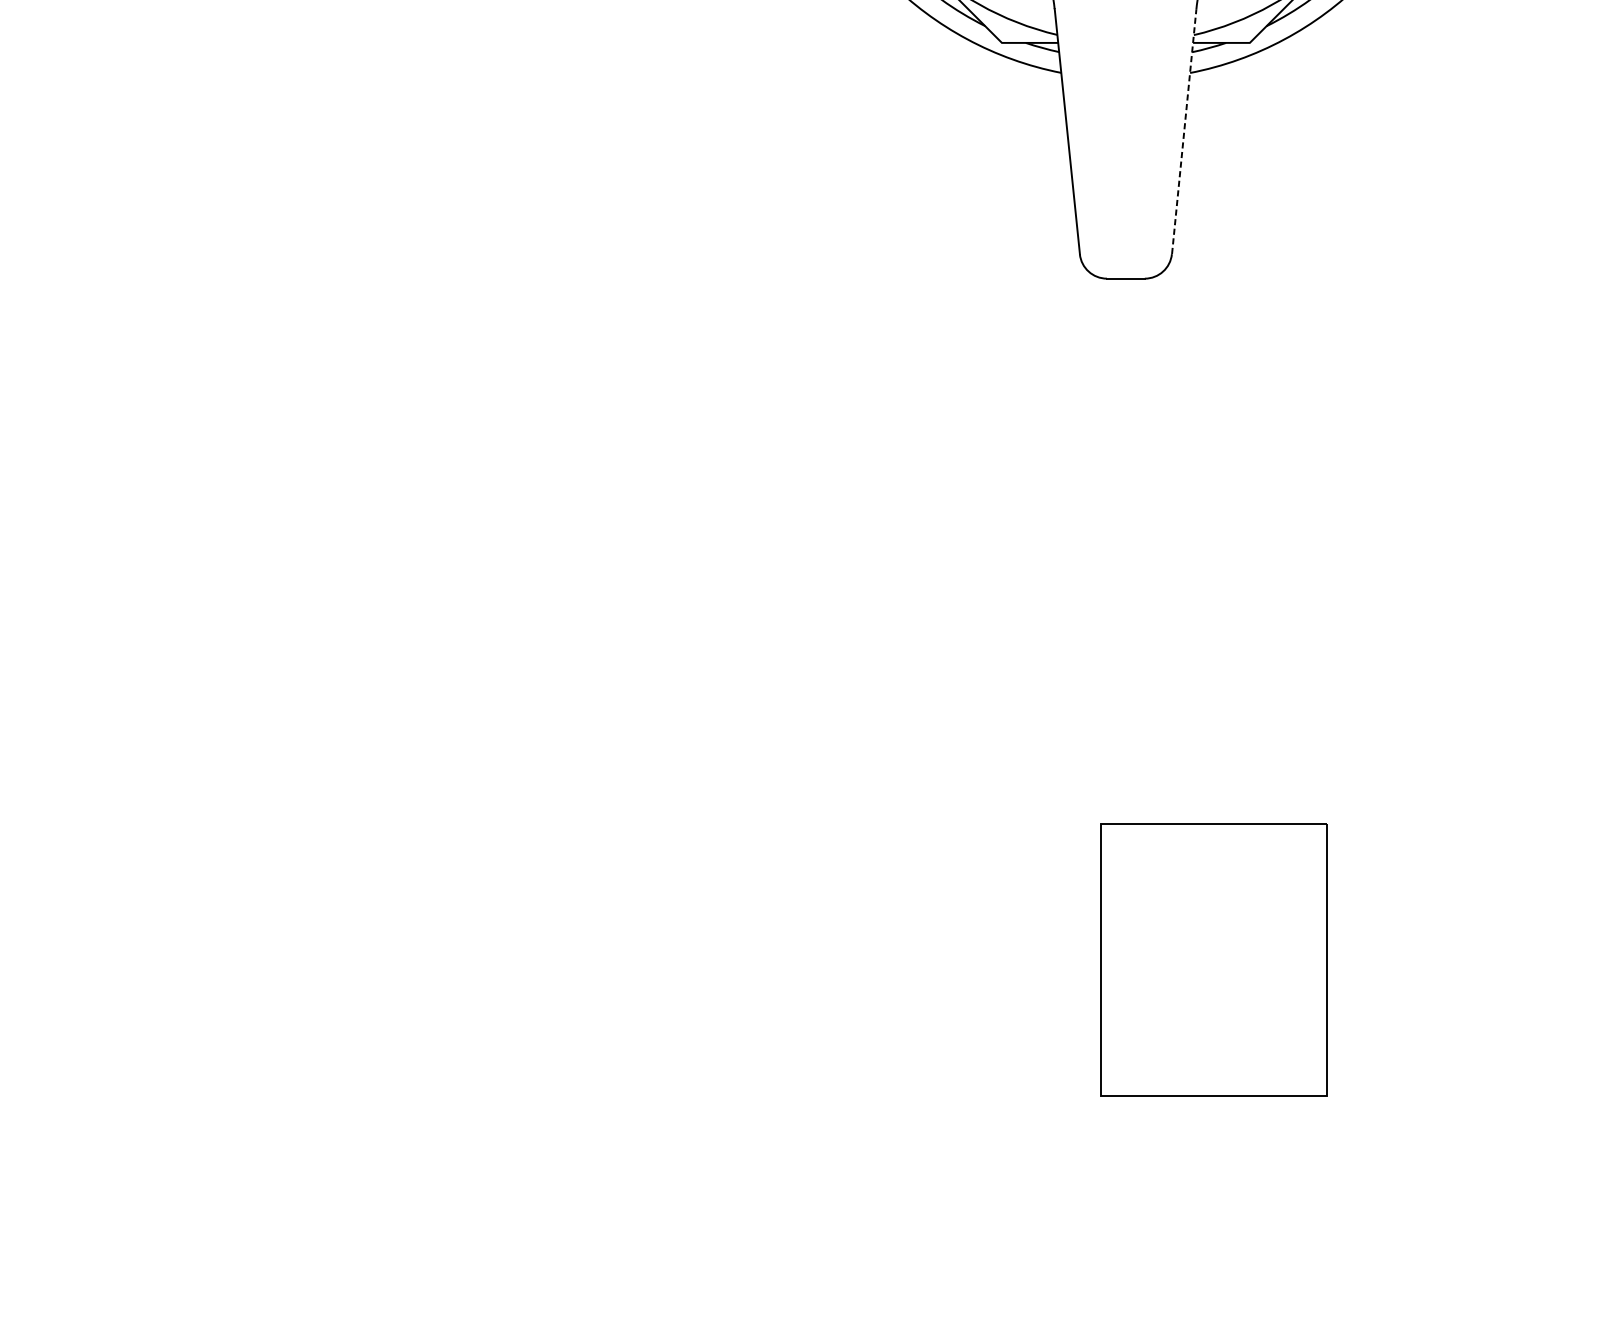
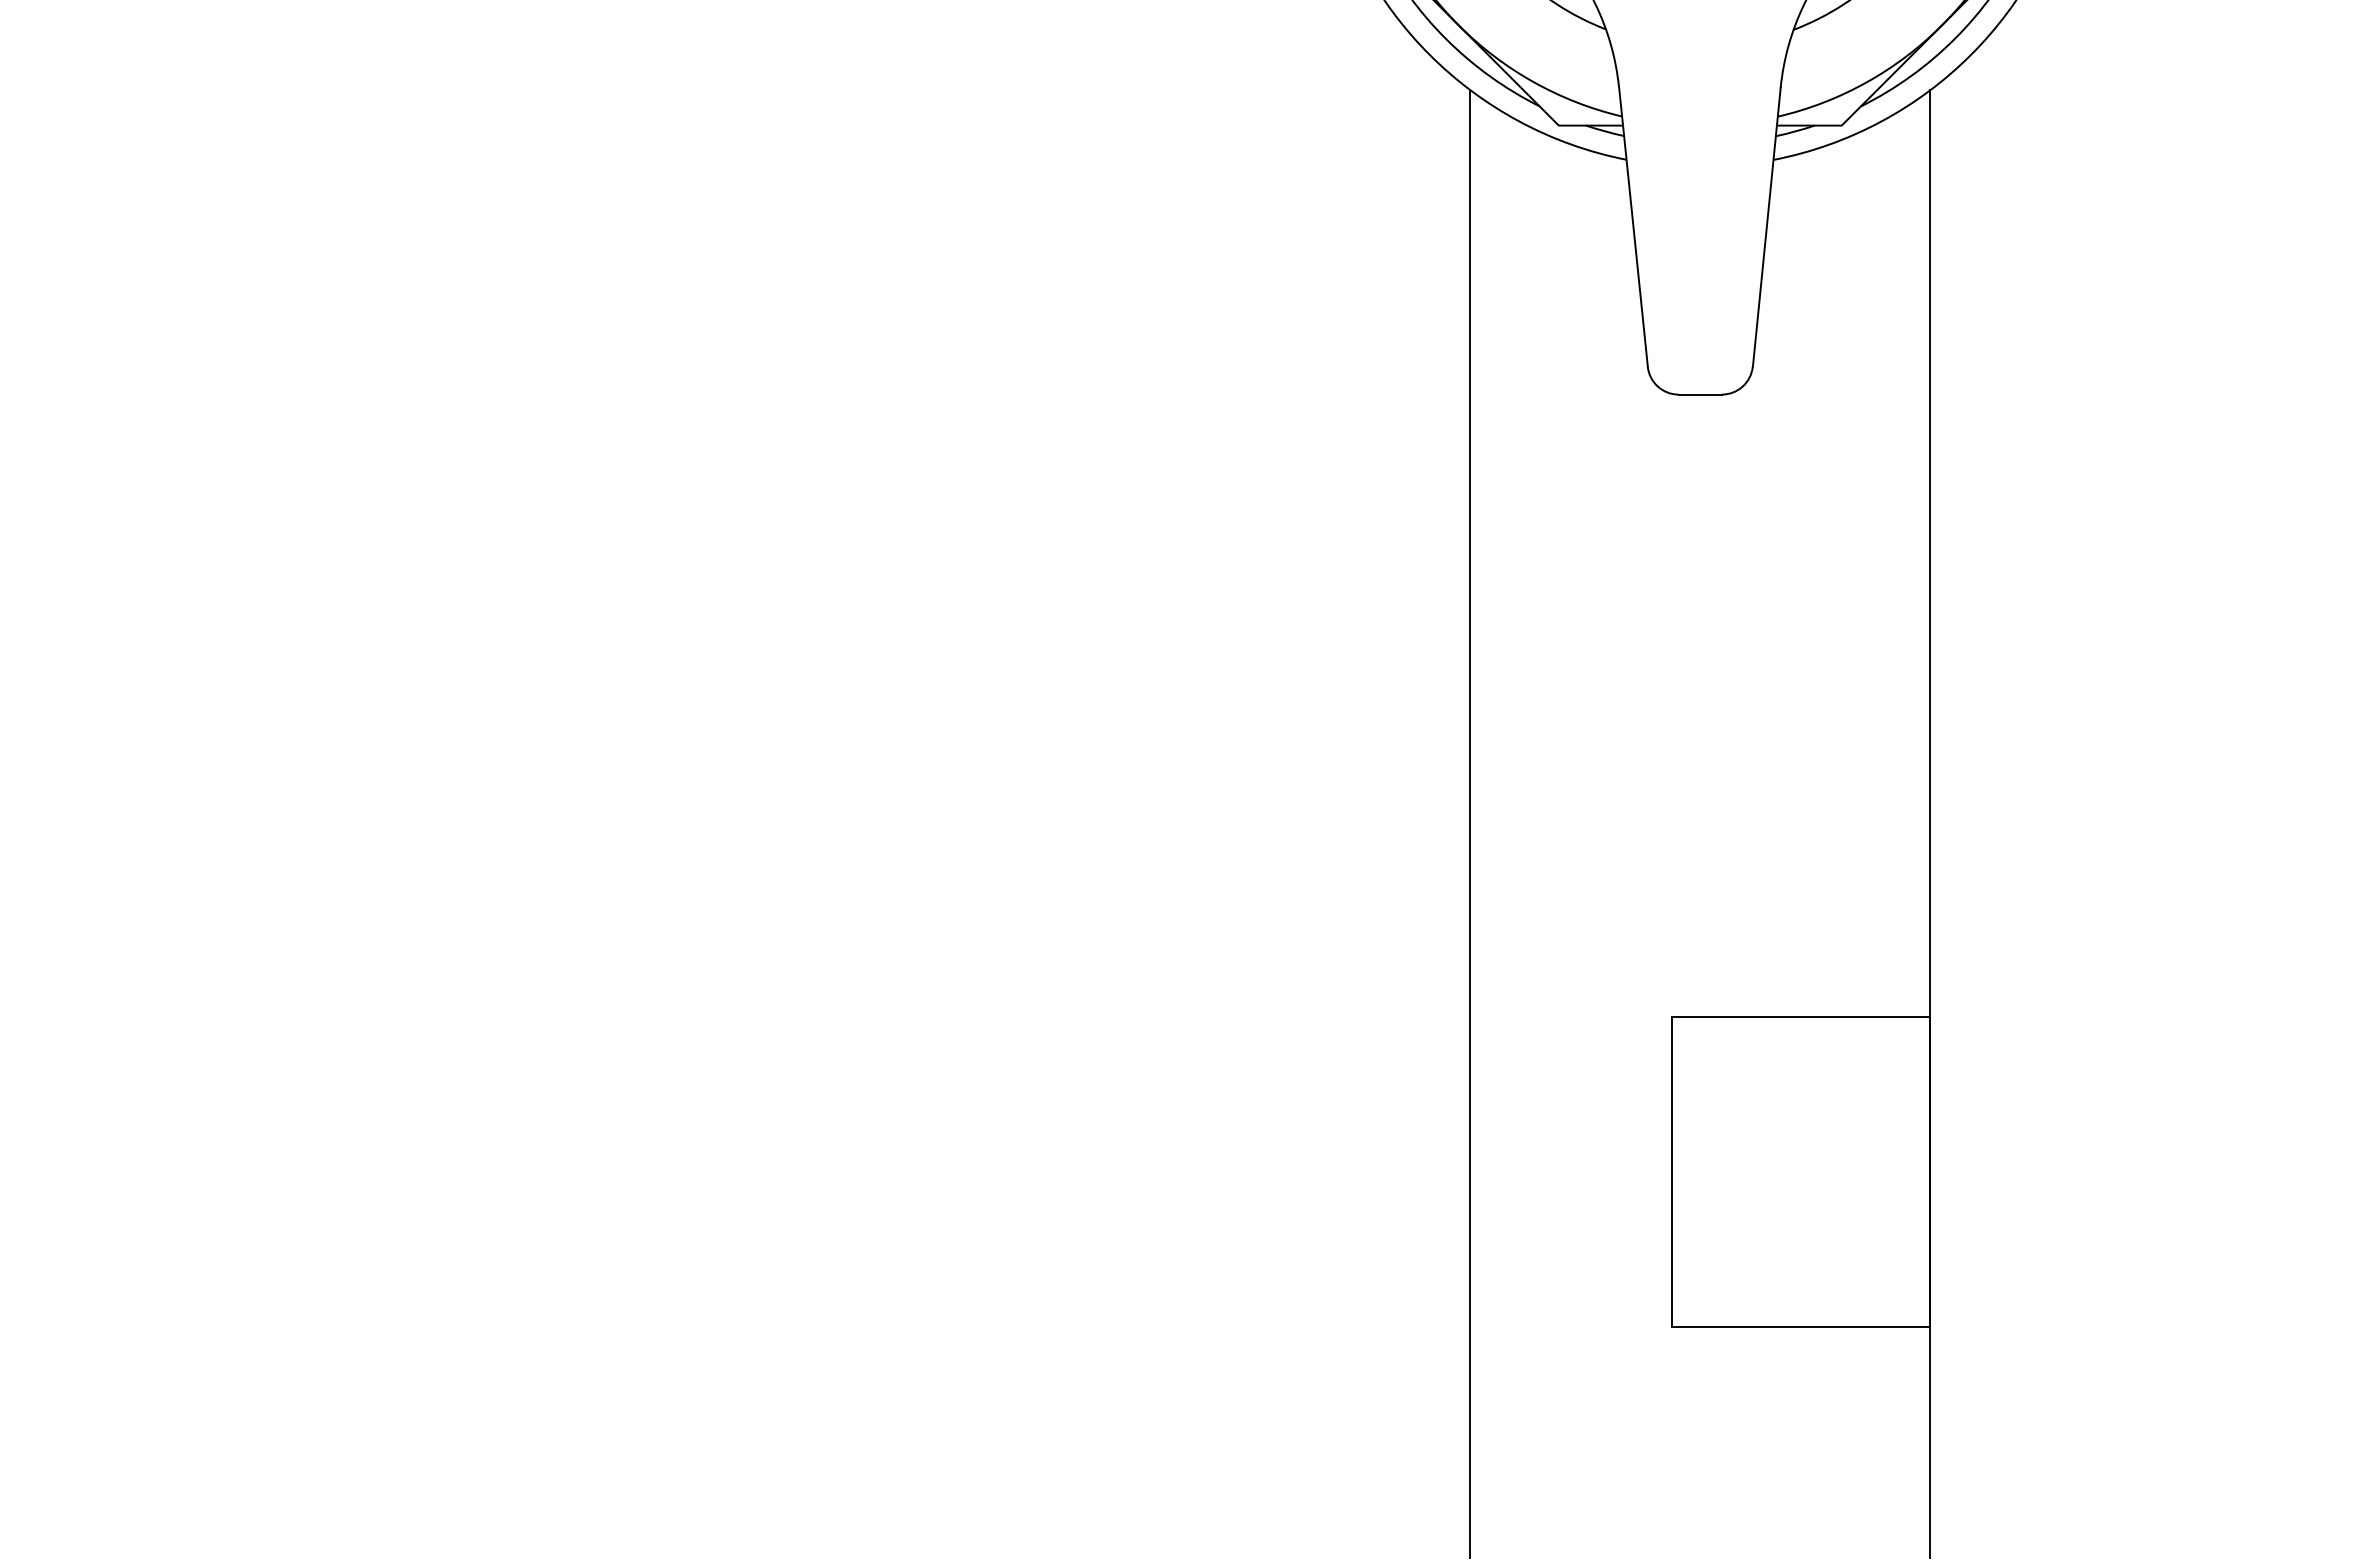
line: (1183, 132) -> (1766, 227), dashed -> solid
line: (924, 654) -> (1470, 823), added
line: (1327, 654) -> (1930, 823), added

